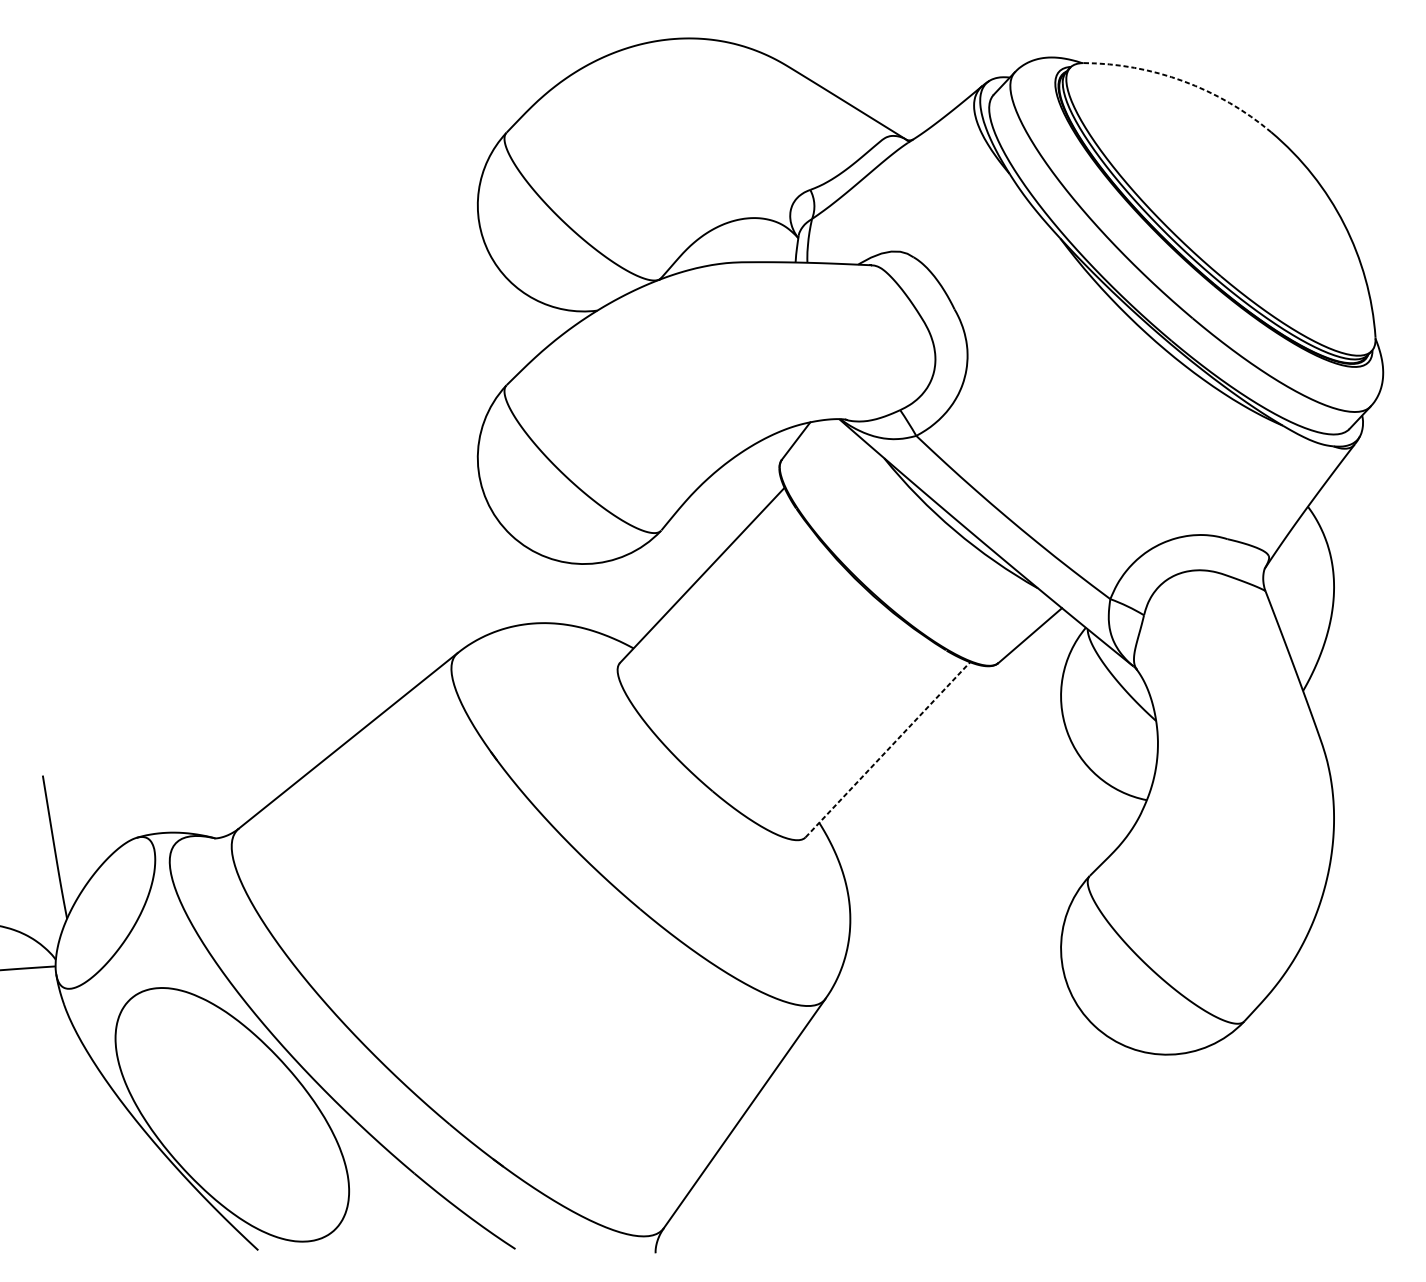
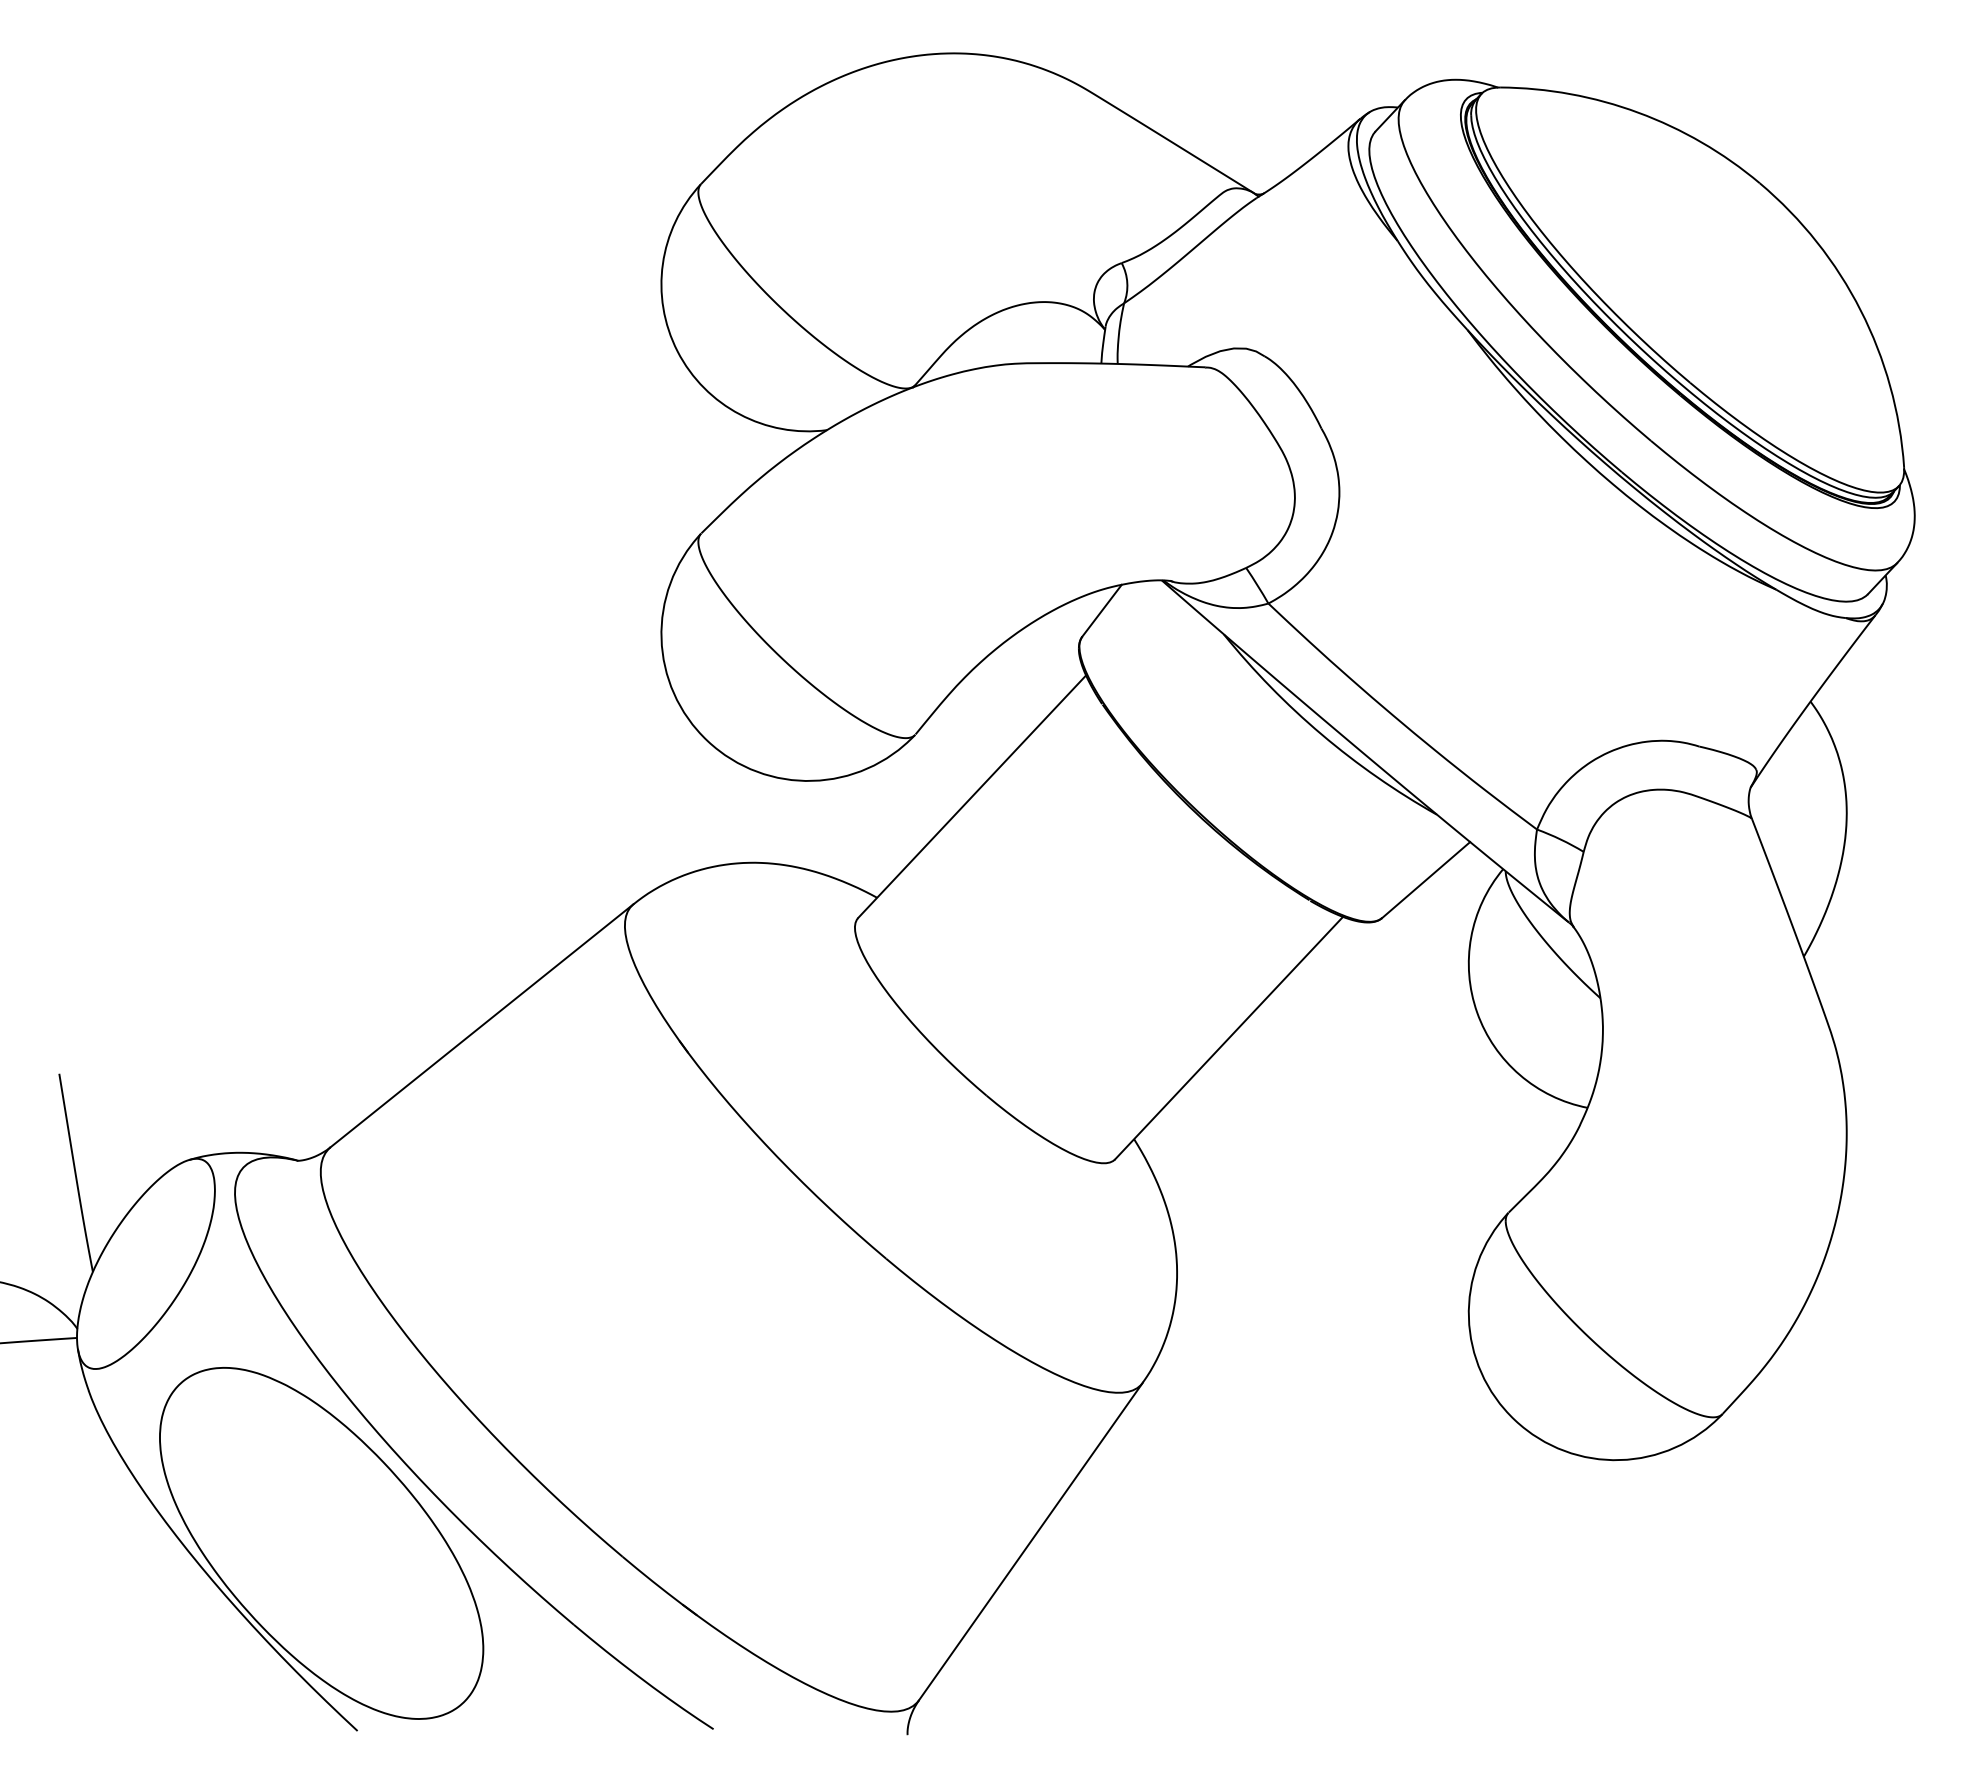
arc: (1183, 81) -> (1638, 112), dashed -> solid
line: (888, 749) -> (1229, 1037), dashed -> solid

